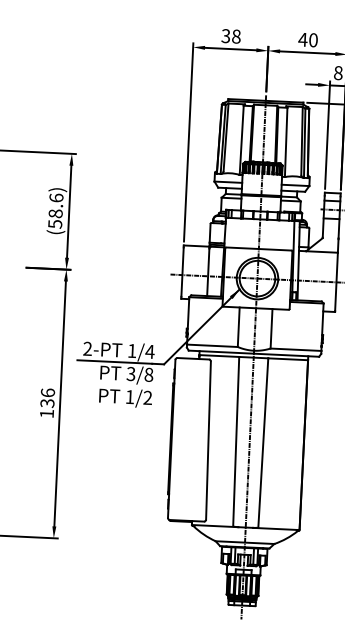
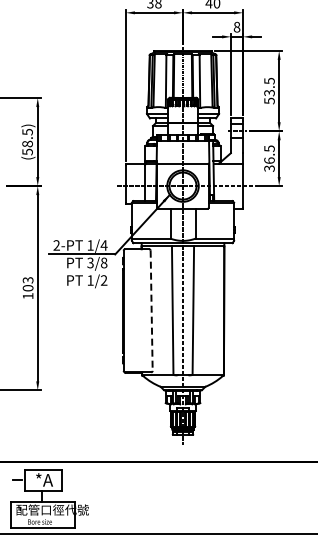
text: (56, 197) -> (27, 131), (58.6) -> (58.5)
text: (46, 398) -> (27, 284), 136 -> 103
line: (208, 441) -> (151, 311), solid -> dashed

